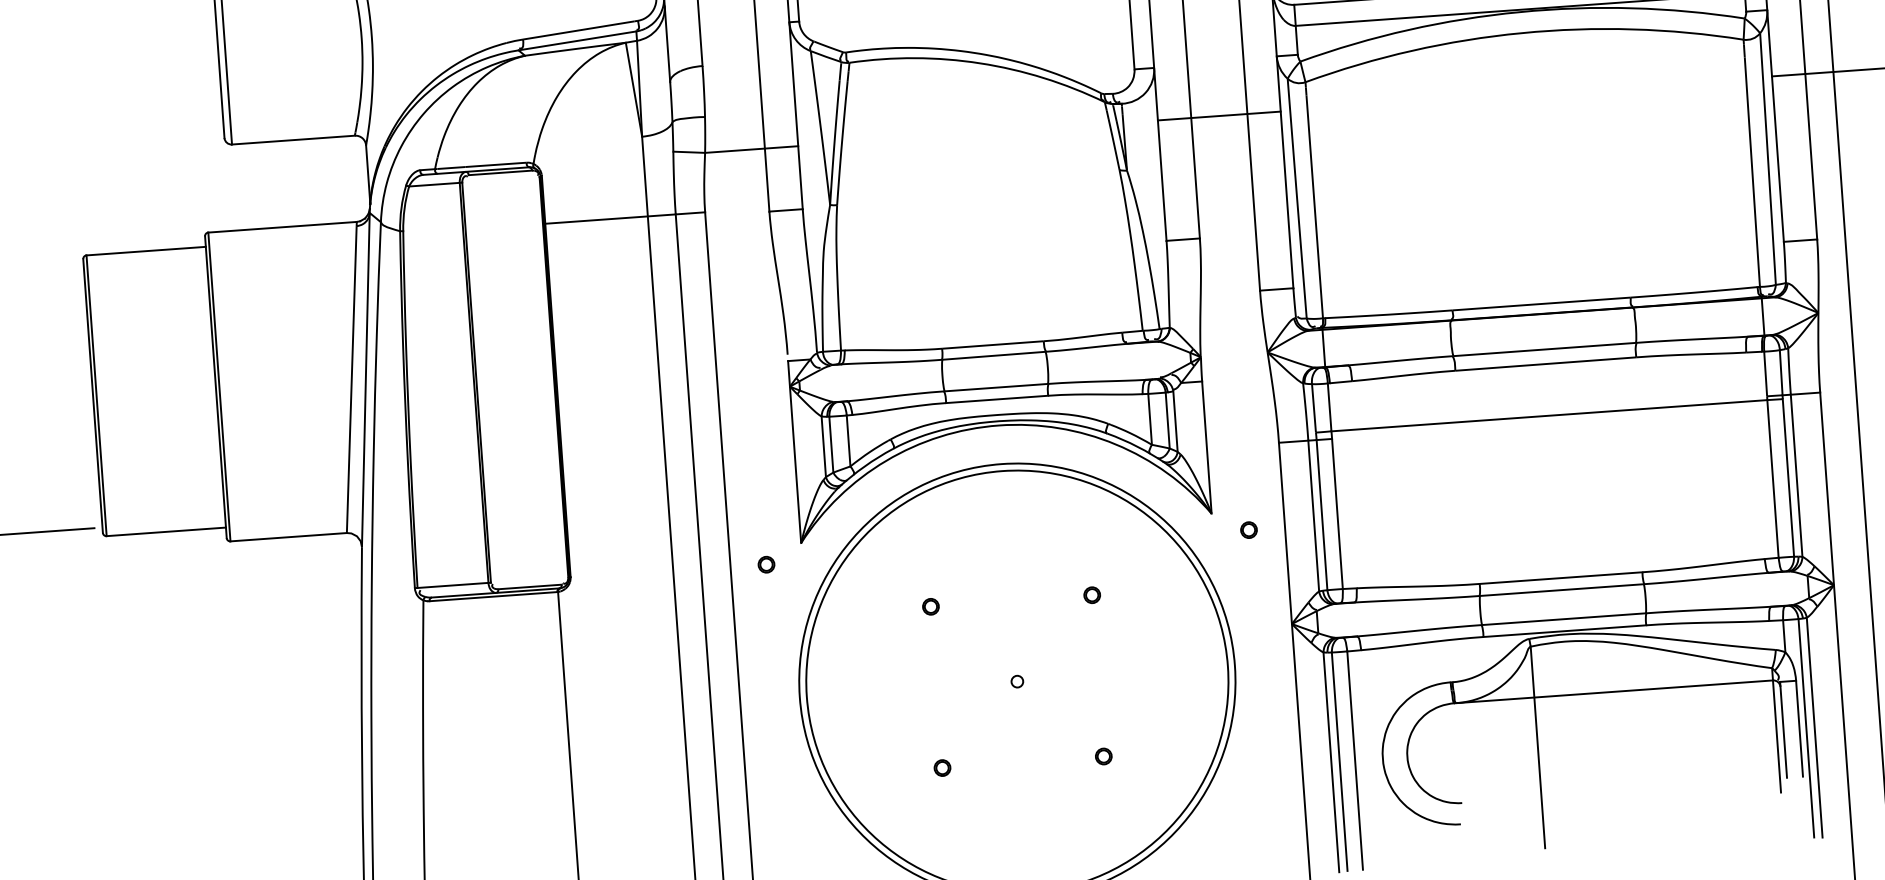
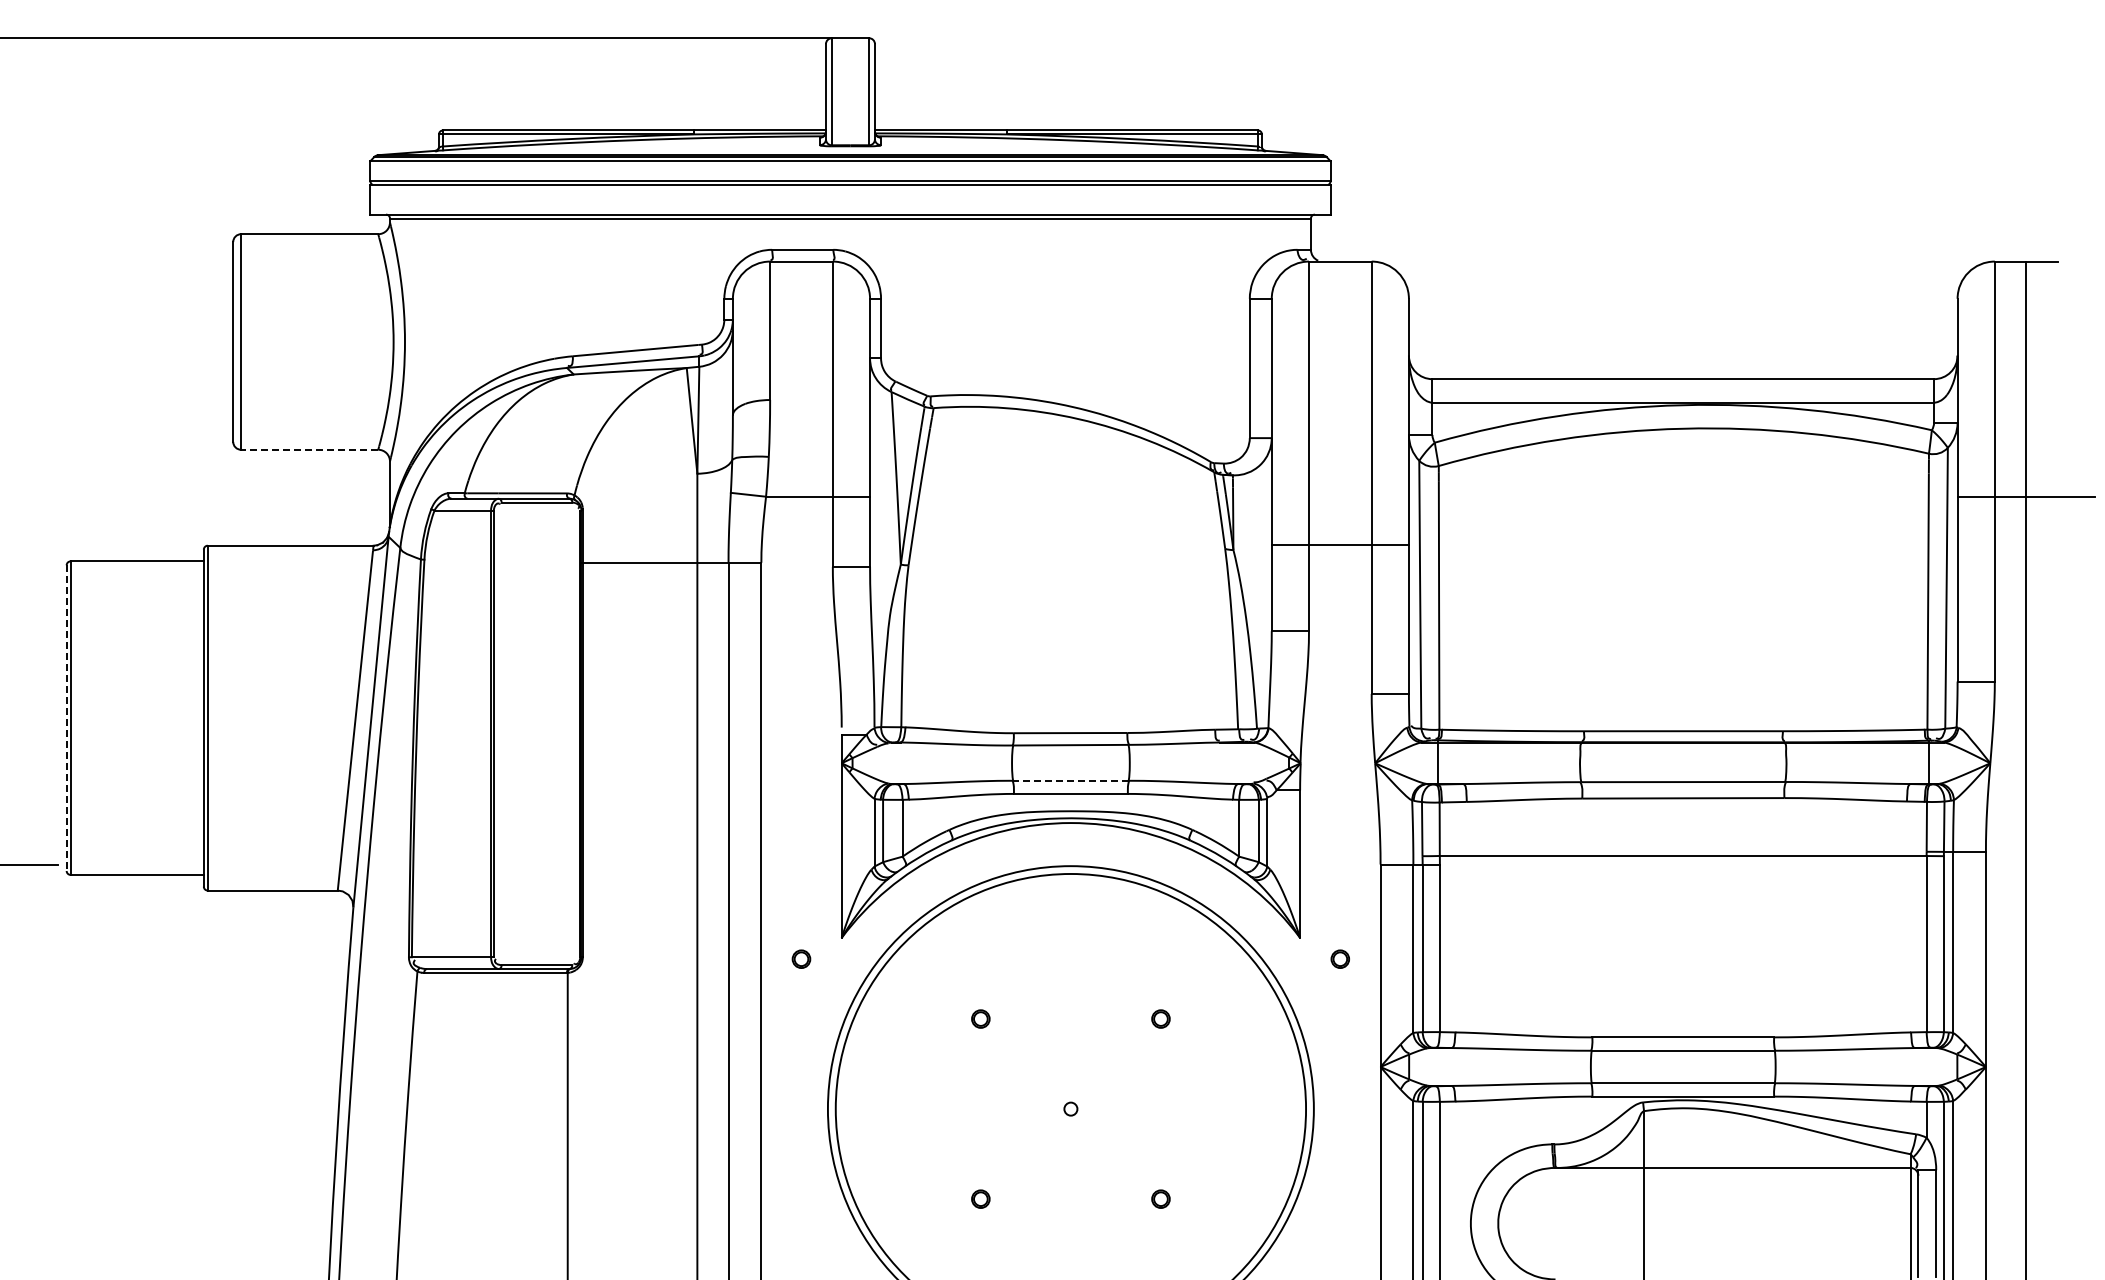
line: (1218, 115) -> (1339, 544), moved
line: (293, 139) -> (309, 449), solid -> dashed
line: (995, 387) -> (1070, 780), solid -> dashed
line: (92, 396) -> (66, 718), solid -> dashed

